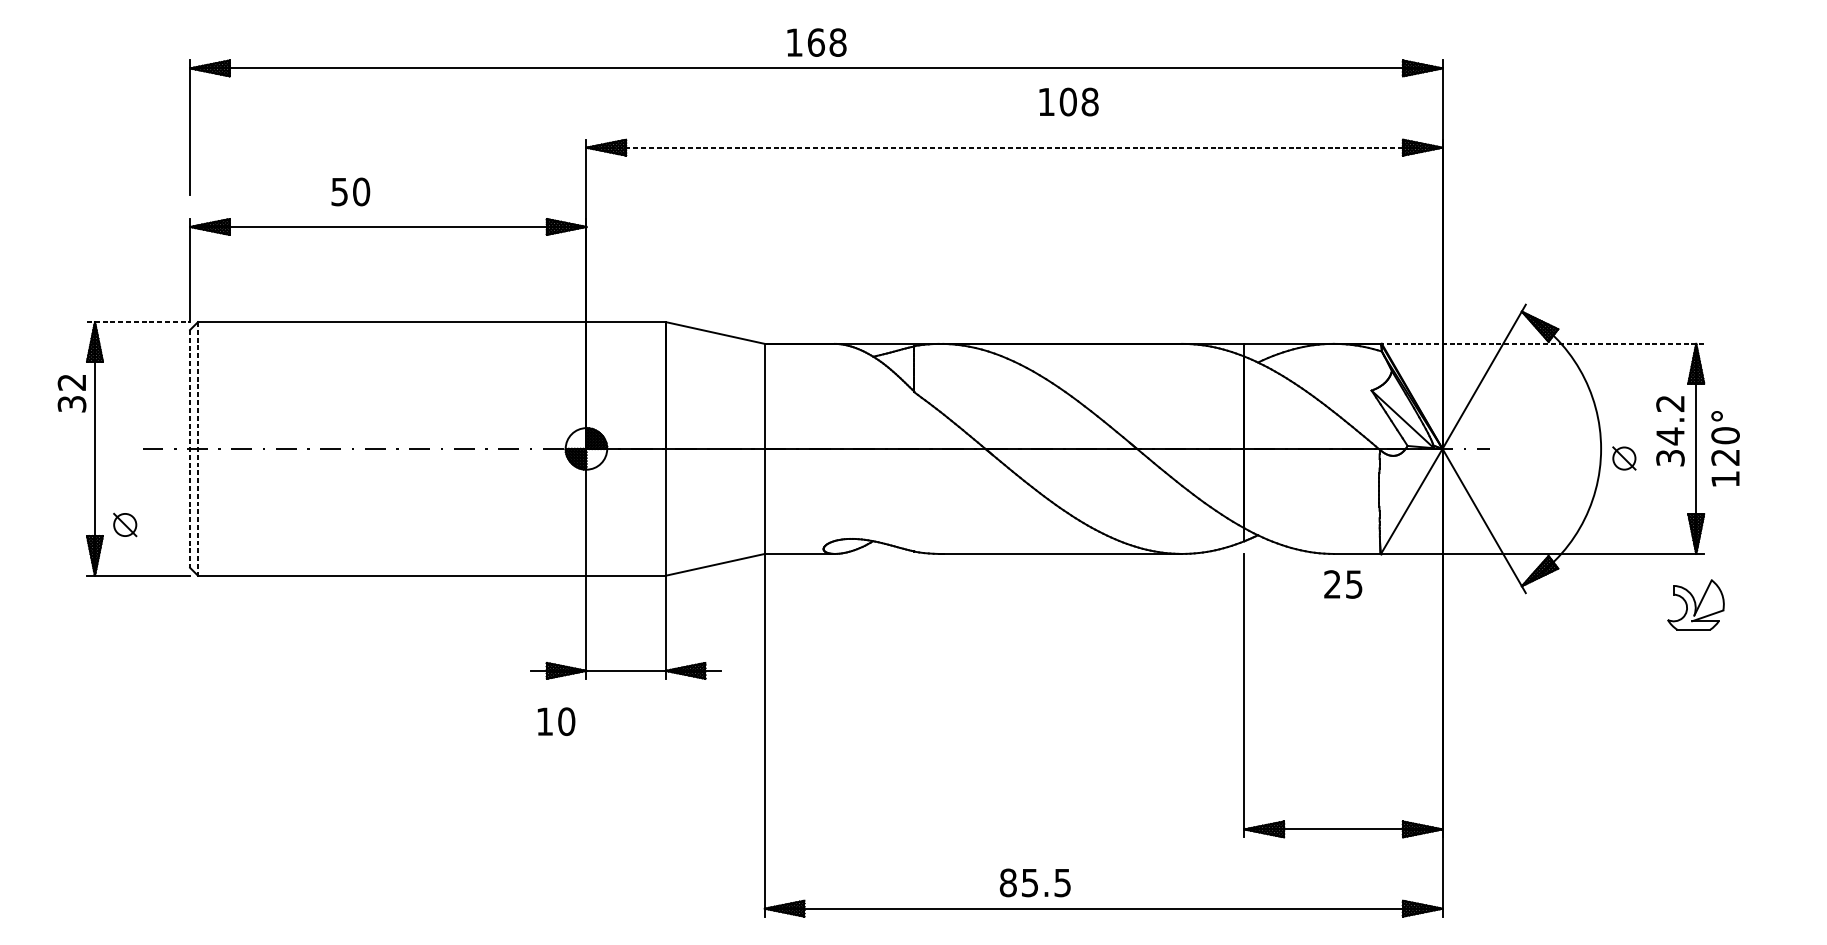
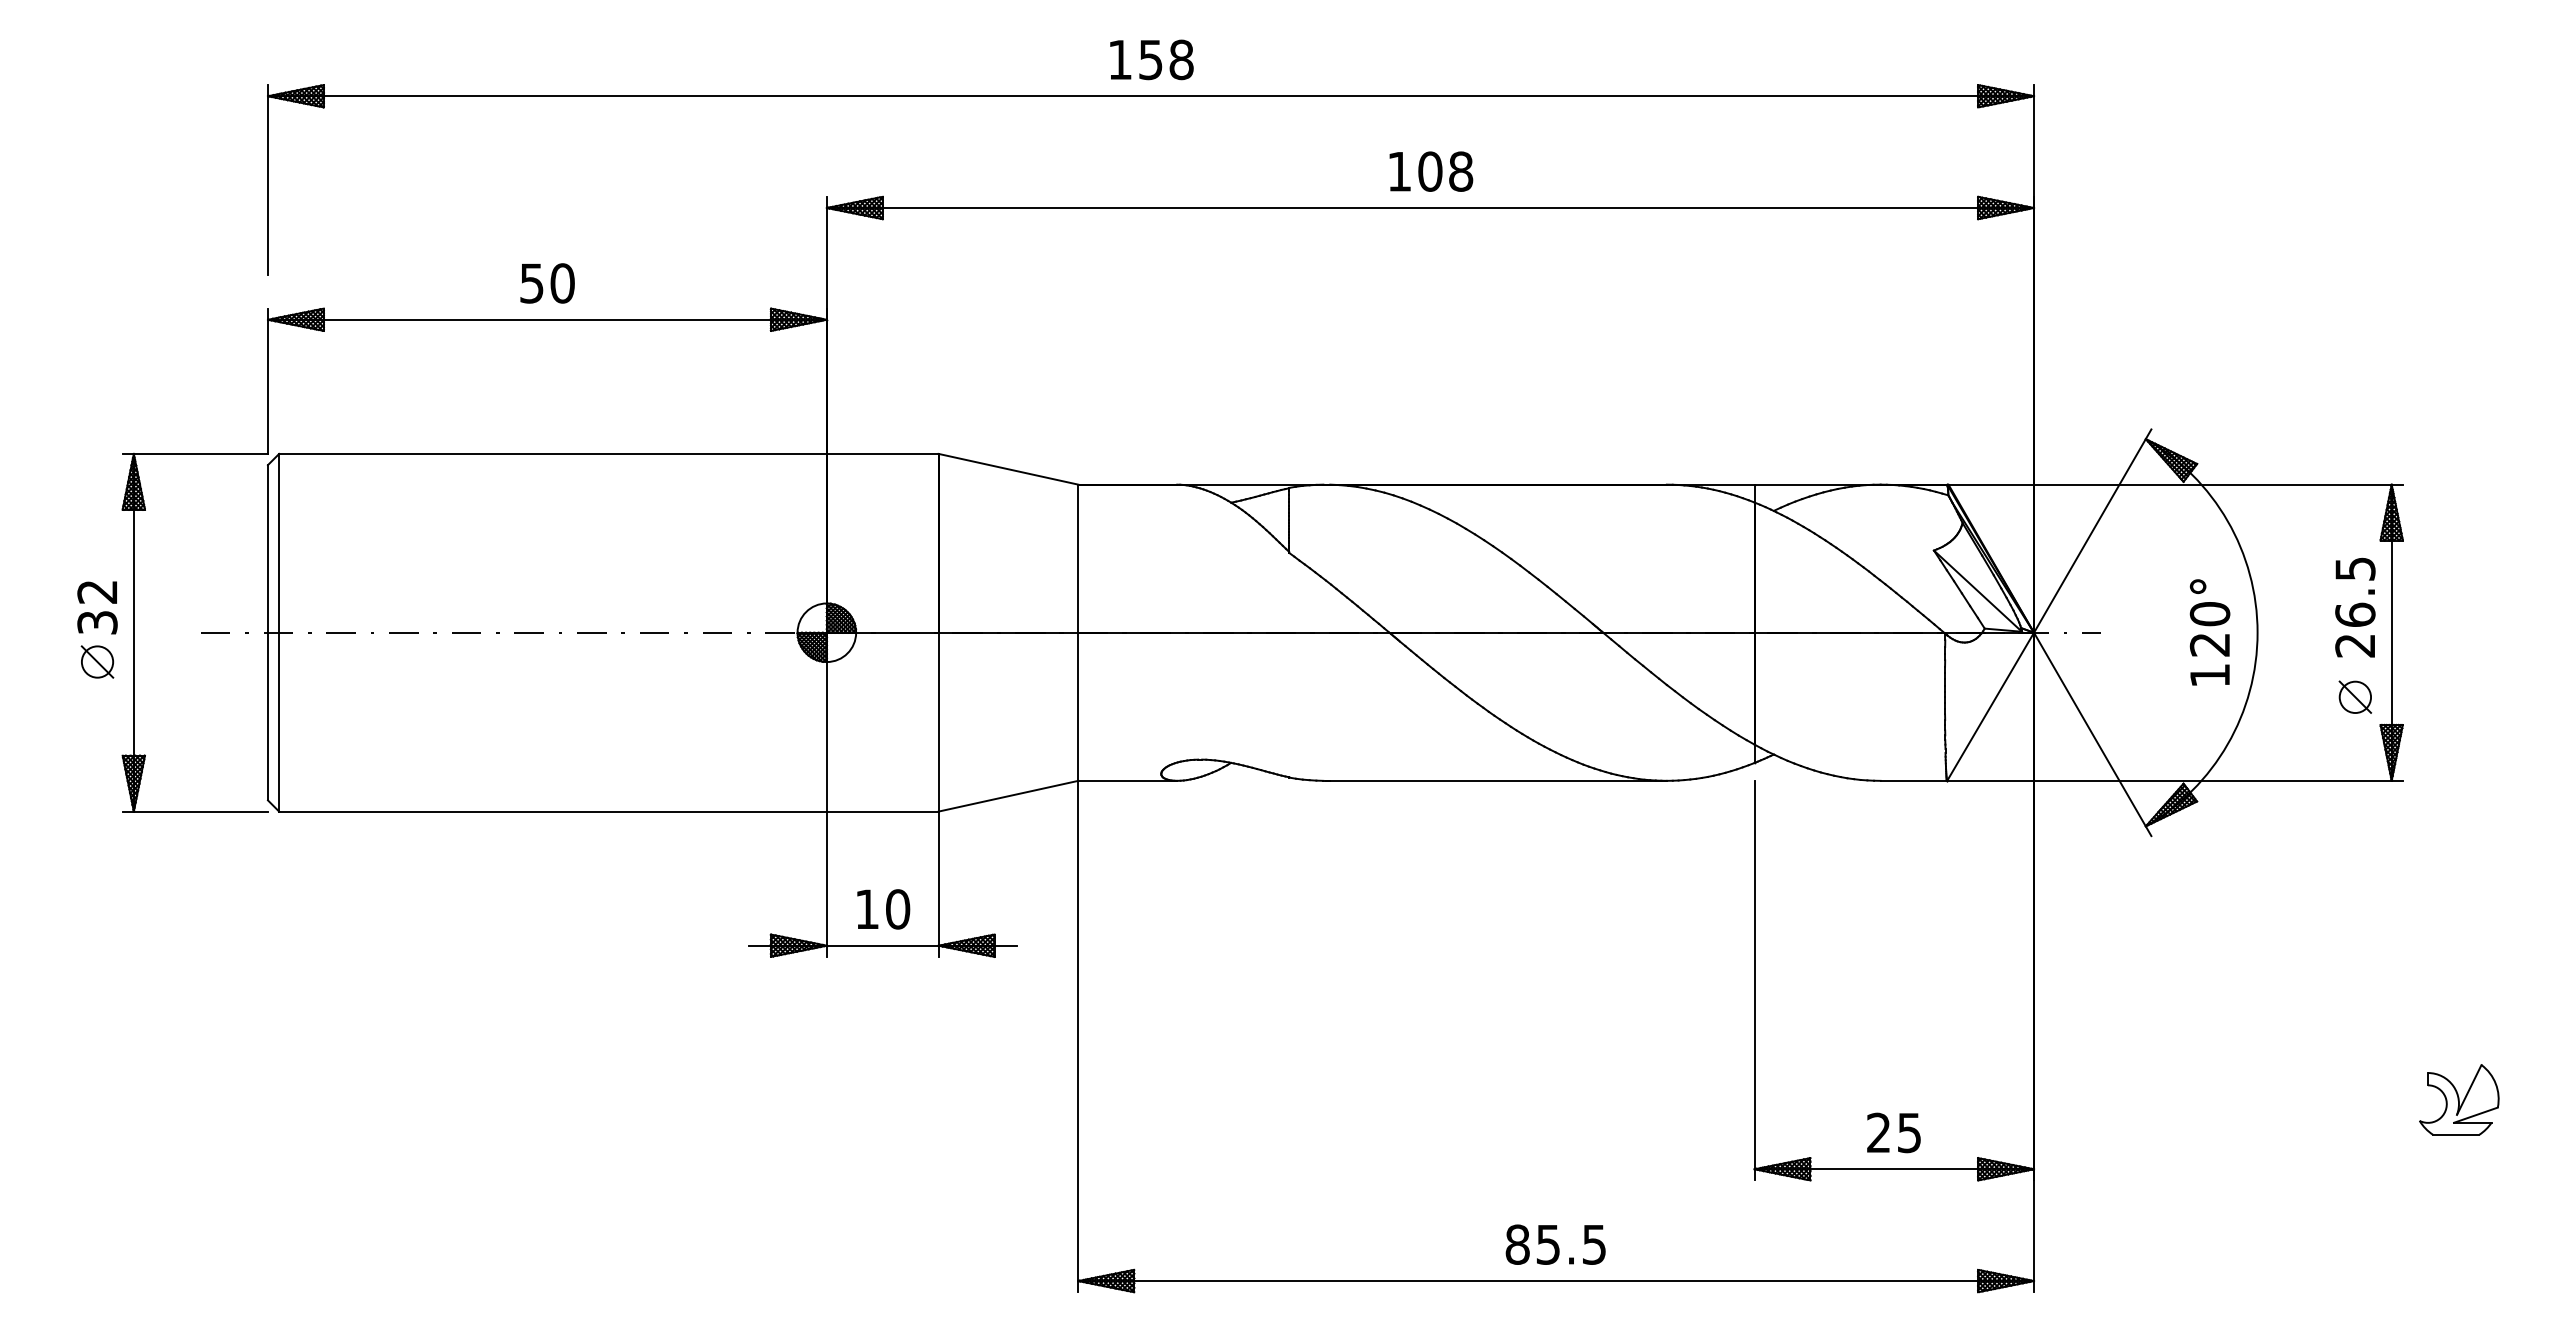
text: (816, 42) -> (1151, 59), 168 -> 158
text: (1069, 101) -> (1431, 171), moved
line: (1014, 148) -> (1430, 208), dashed -> solid
text: (350, 192) -> (547, 283), moved
line: (138, 321) -> (195, 453), dashed -> solid
line: (1542, 343) -> (2175, 484), dashed -> solid
text: (72, 393) -> (97, 607), moved
text: (1670, 431) -> (2355, 607), 34.2 -> 26.5
line: (189, 448) -> (267, 632), dashed -> solid
line: (198, 448) -> (279, 632), dashed -> solid
text: (1725, 448) -> (2209, 632), moved
part: (1623, 457) -> (2354, 696), moved
part: (125, 524) -> (97, 661), moved
text: (1342, 584) -> (1893, 1132), moved
part: (1696, 604) -> (2459, 1099), moved
text: (556, 721) -> (883, 909), moved
text: (1035, 882) -> (1555, 1244), moved

